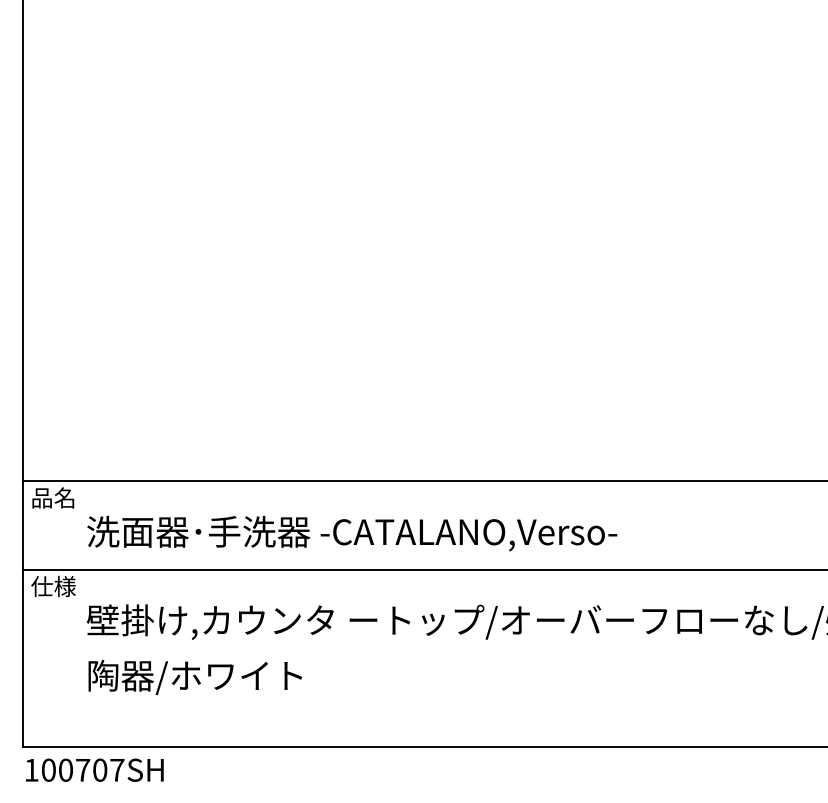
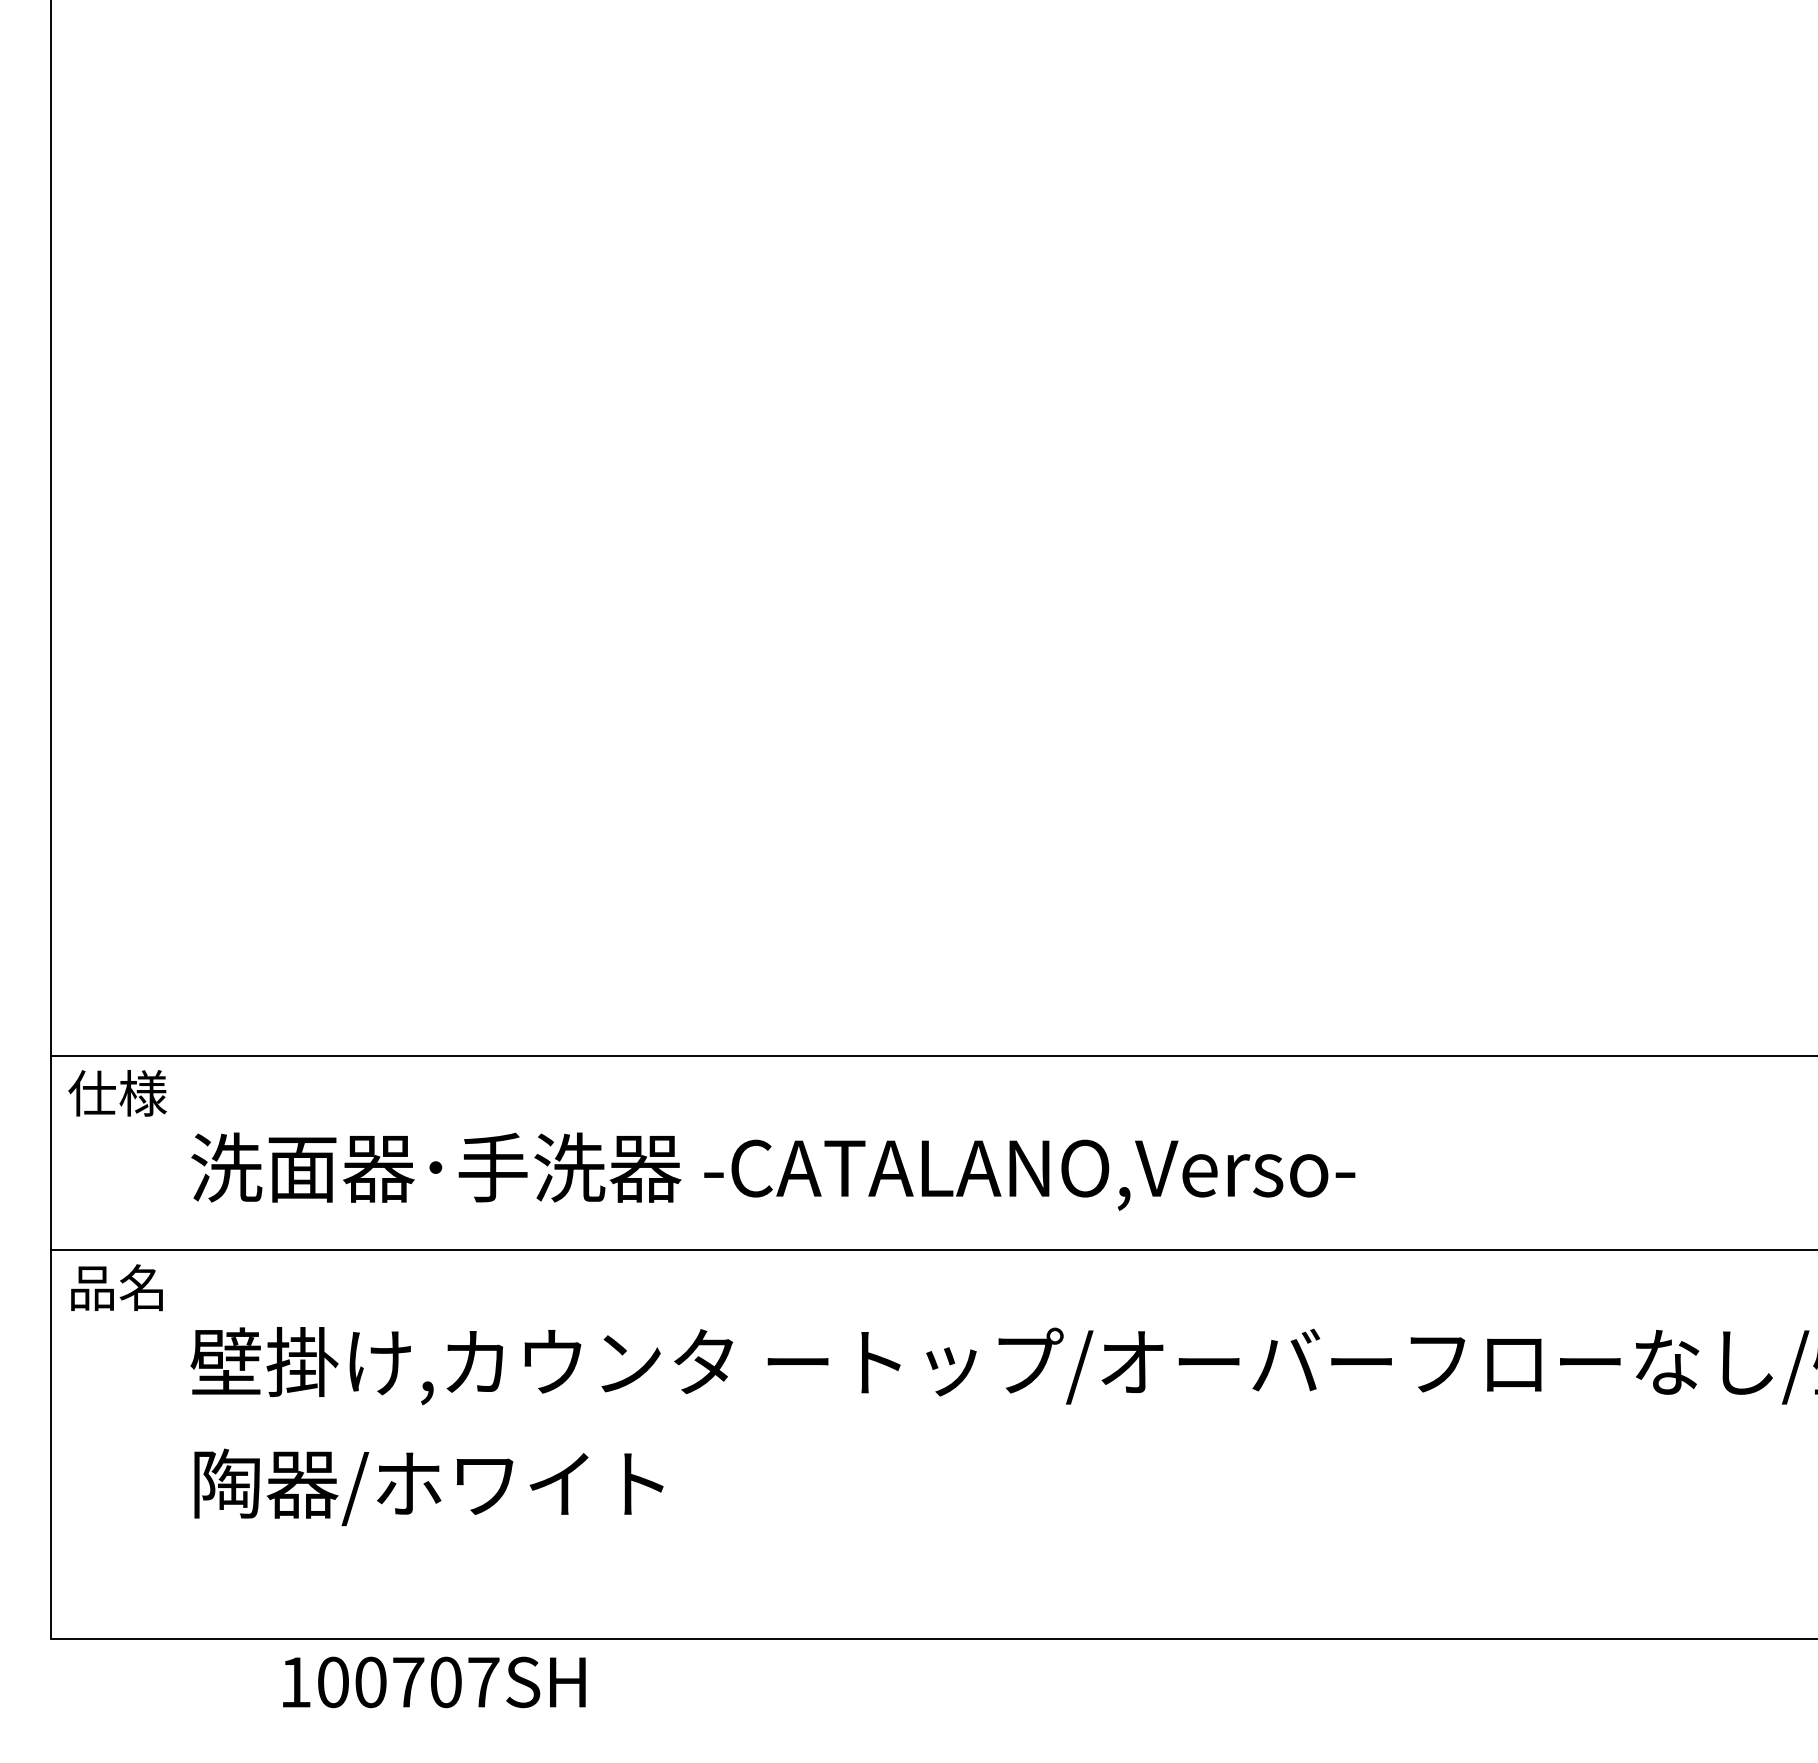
text: (53, 497) -> (117, 1092), 品名 -> 仕様
text: (53, 586) -> (117, 1287), 仕様 -> 品名
text: (94, 769) -> (433, 1680), moved

